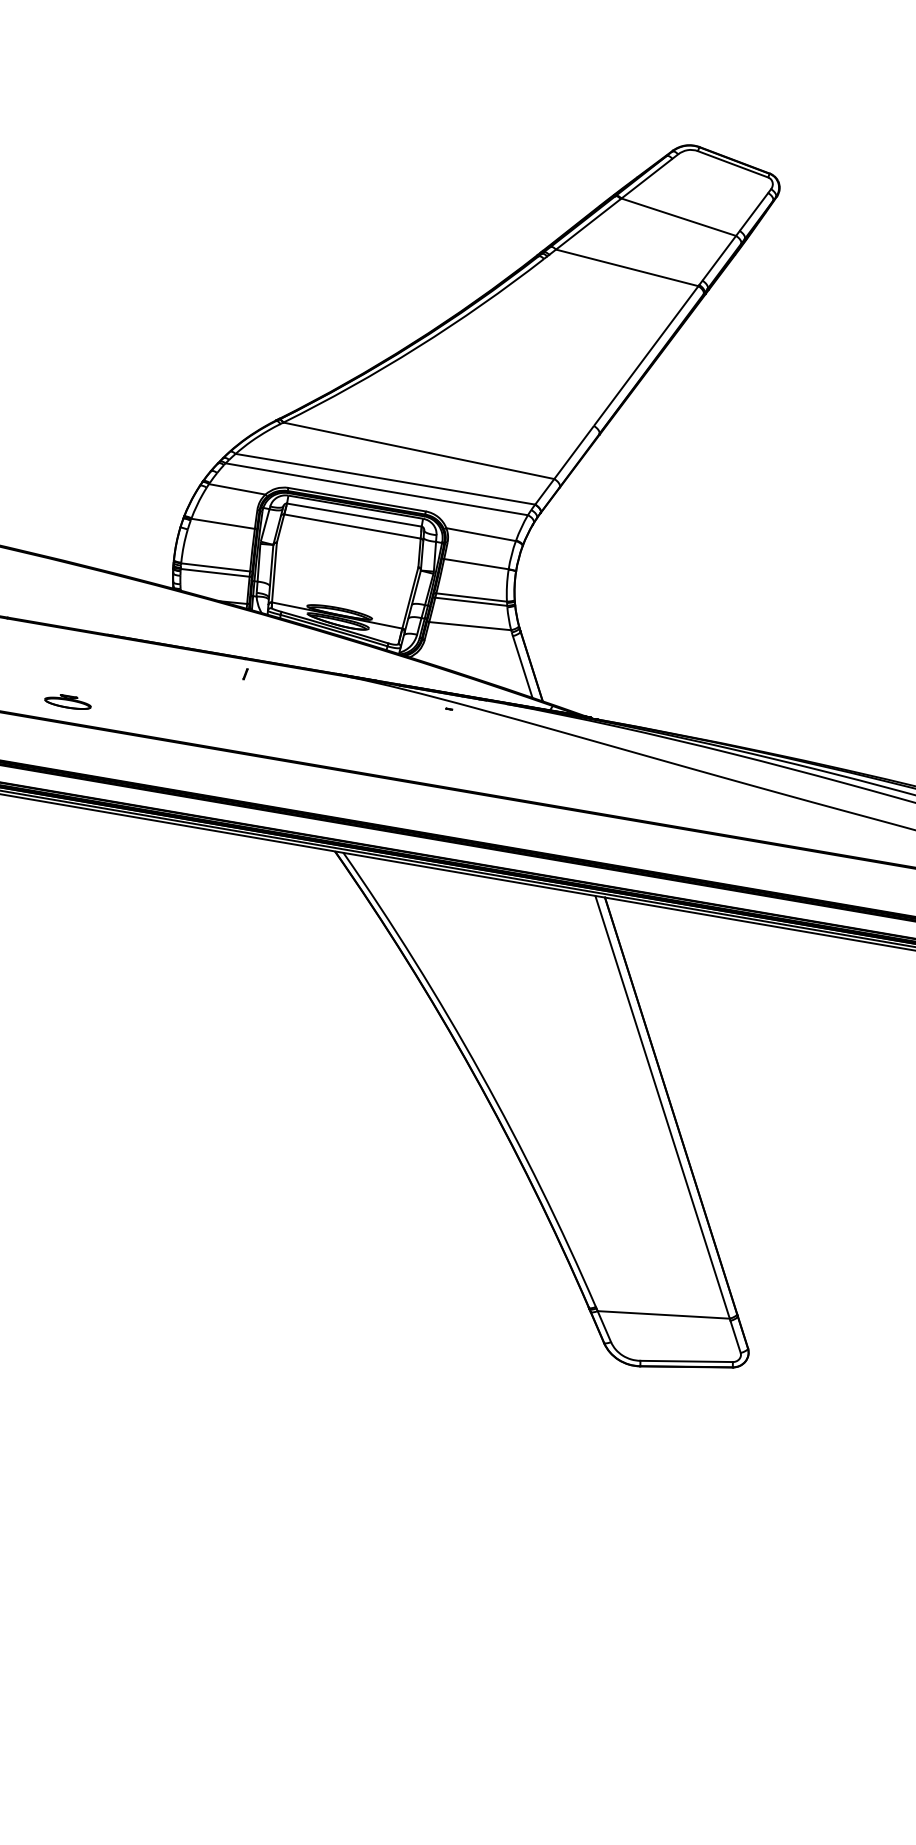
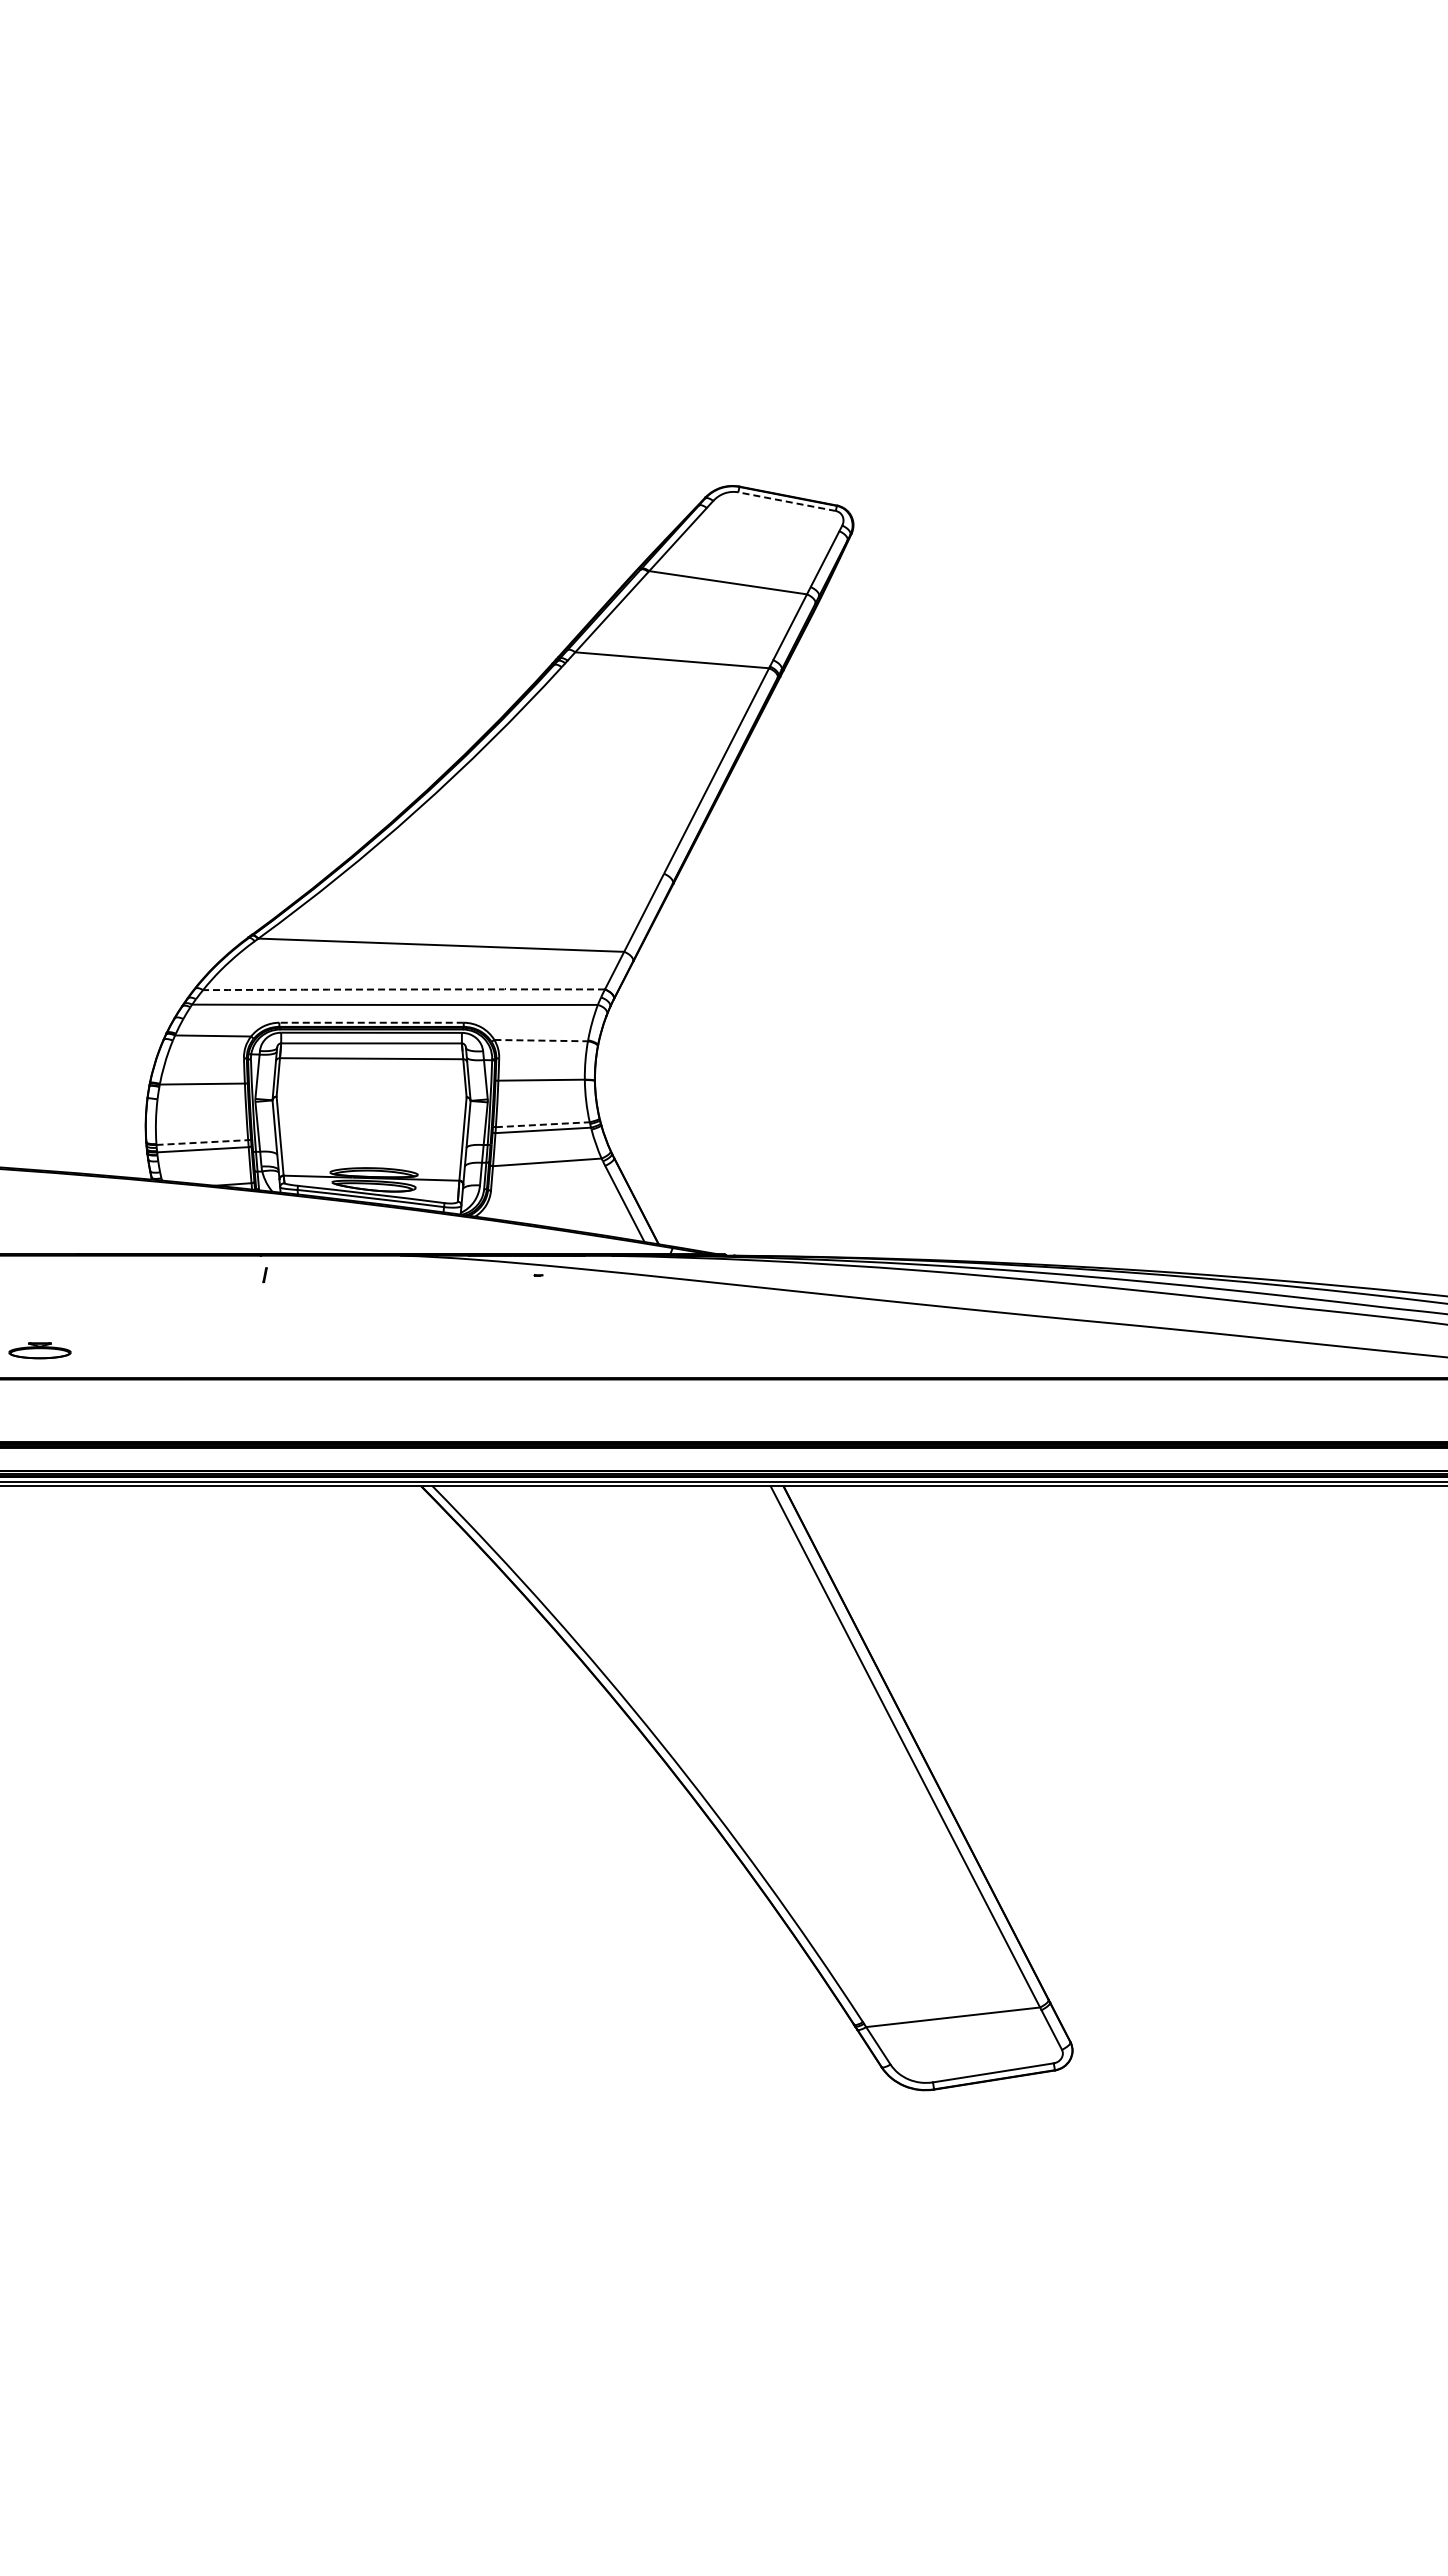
line: (733, 164) -> (787, 501), solid -> dashed
arc: (385, 479) -> (404, 989), solid -> dashed
line: (357, 499) -> (371, 1022), solid -> dashed
line: (481, 534) -> (541, 1040), solid -> dashed
line: (215, 567) -> (202, 1142), solid -> dashed
line: (472, 597) -> (543, 1124), solid -> dashed

